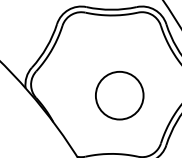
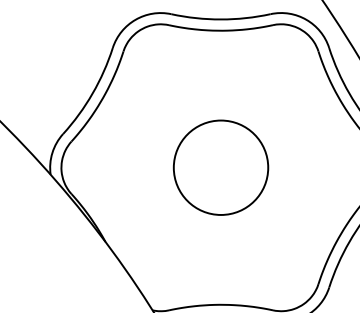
circle: (119, 95) -> (220, 167), moved

